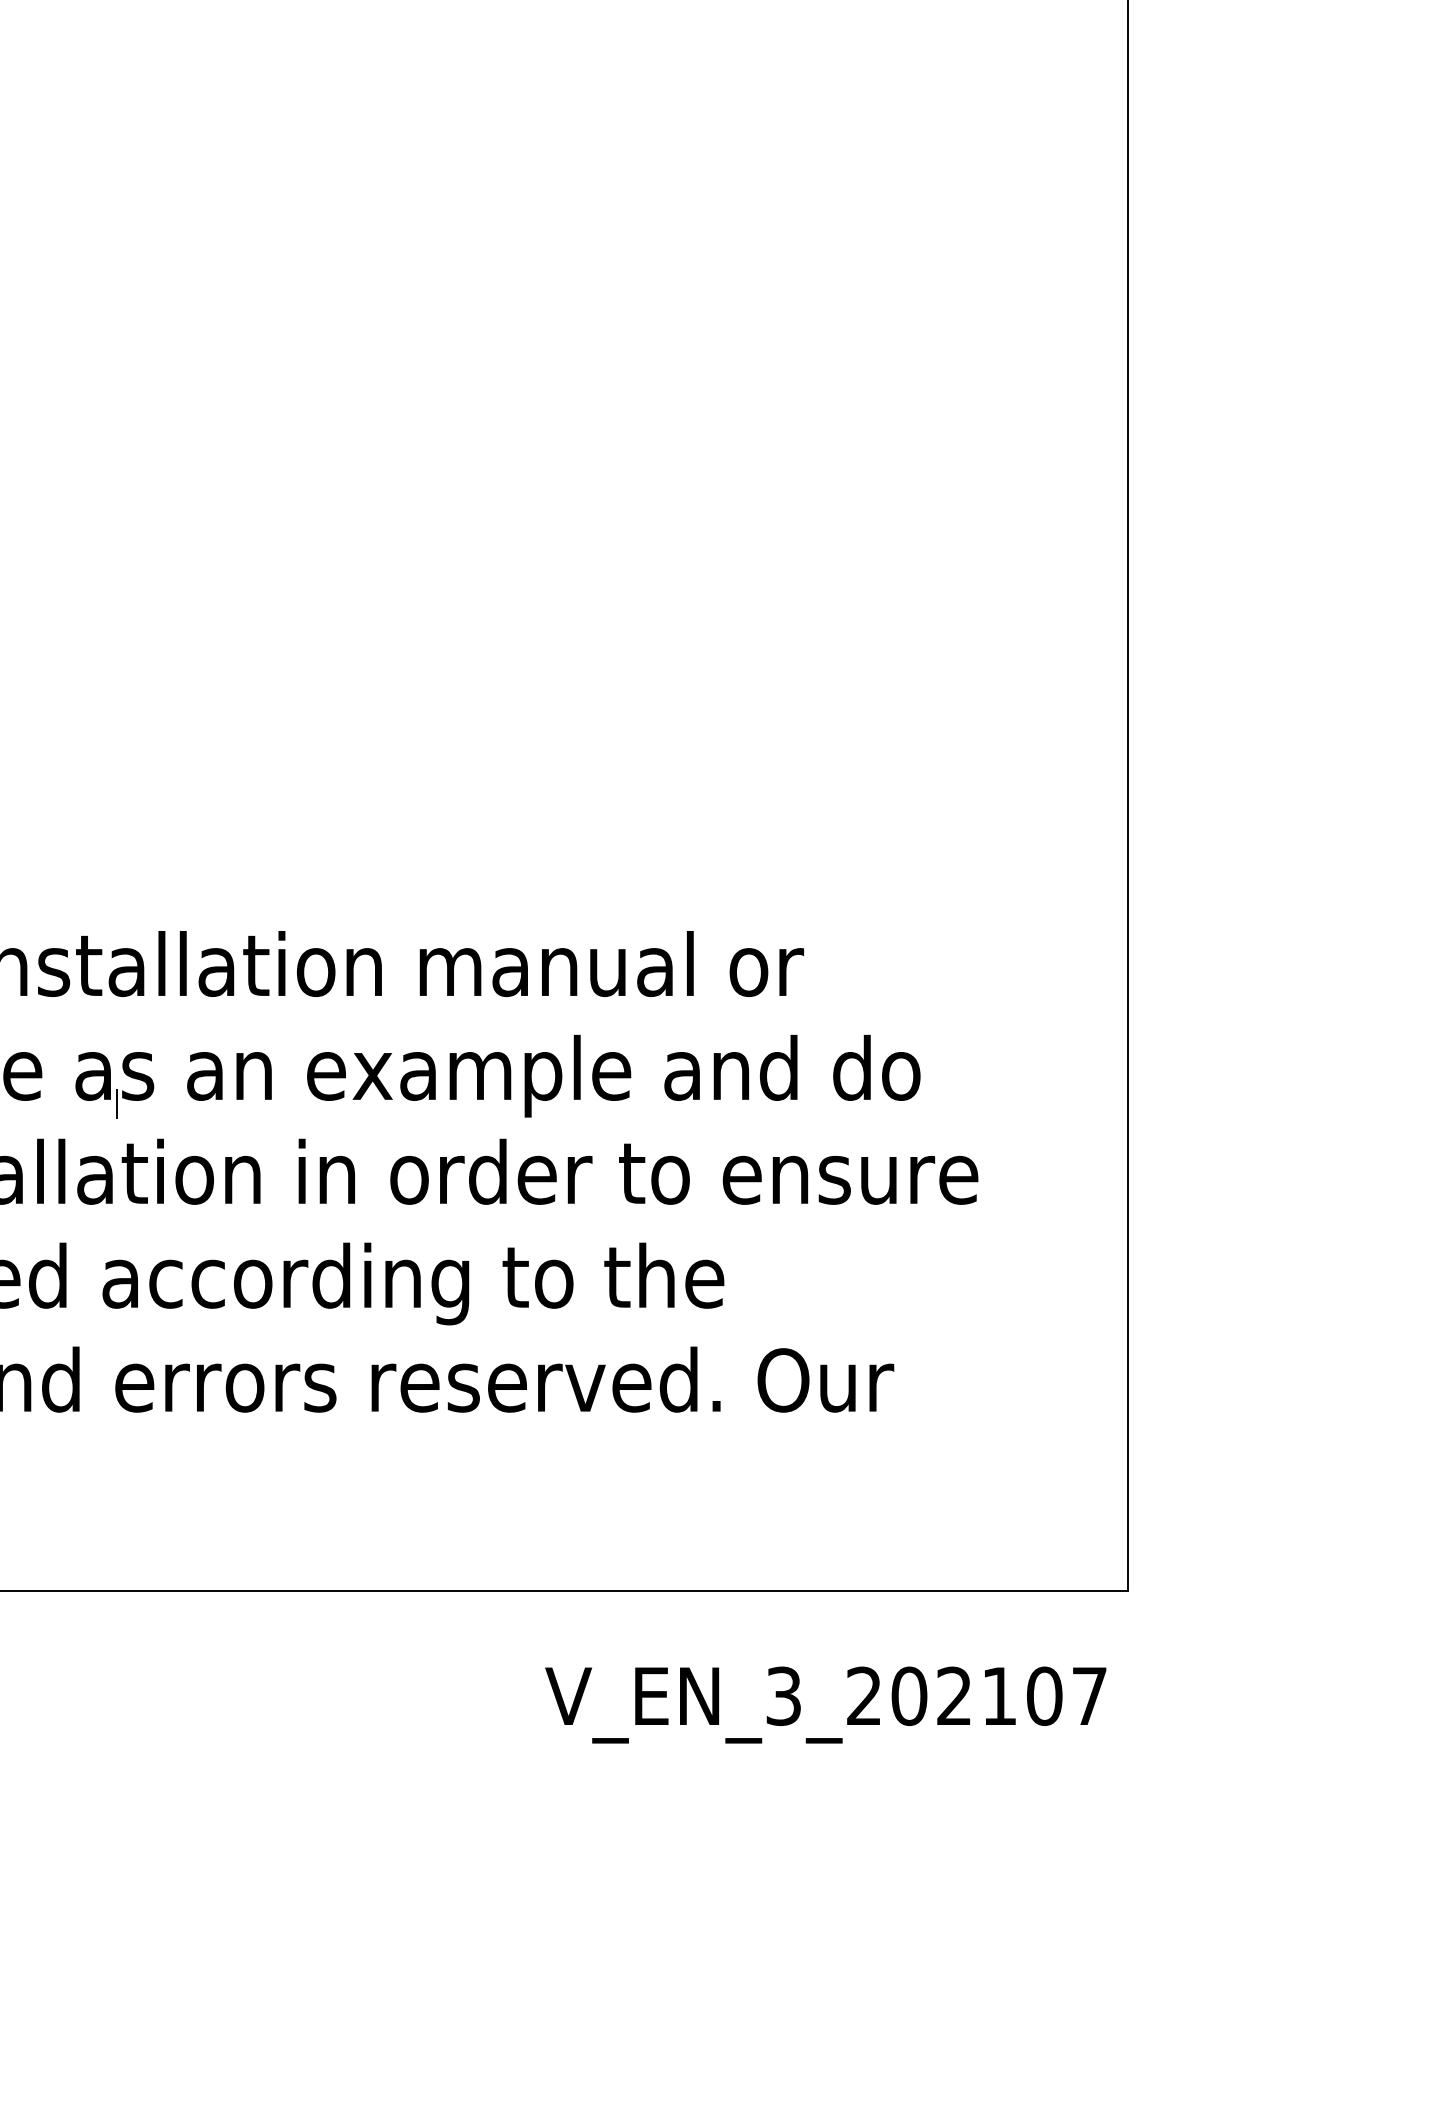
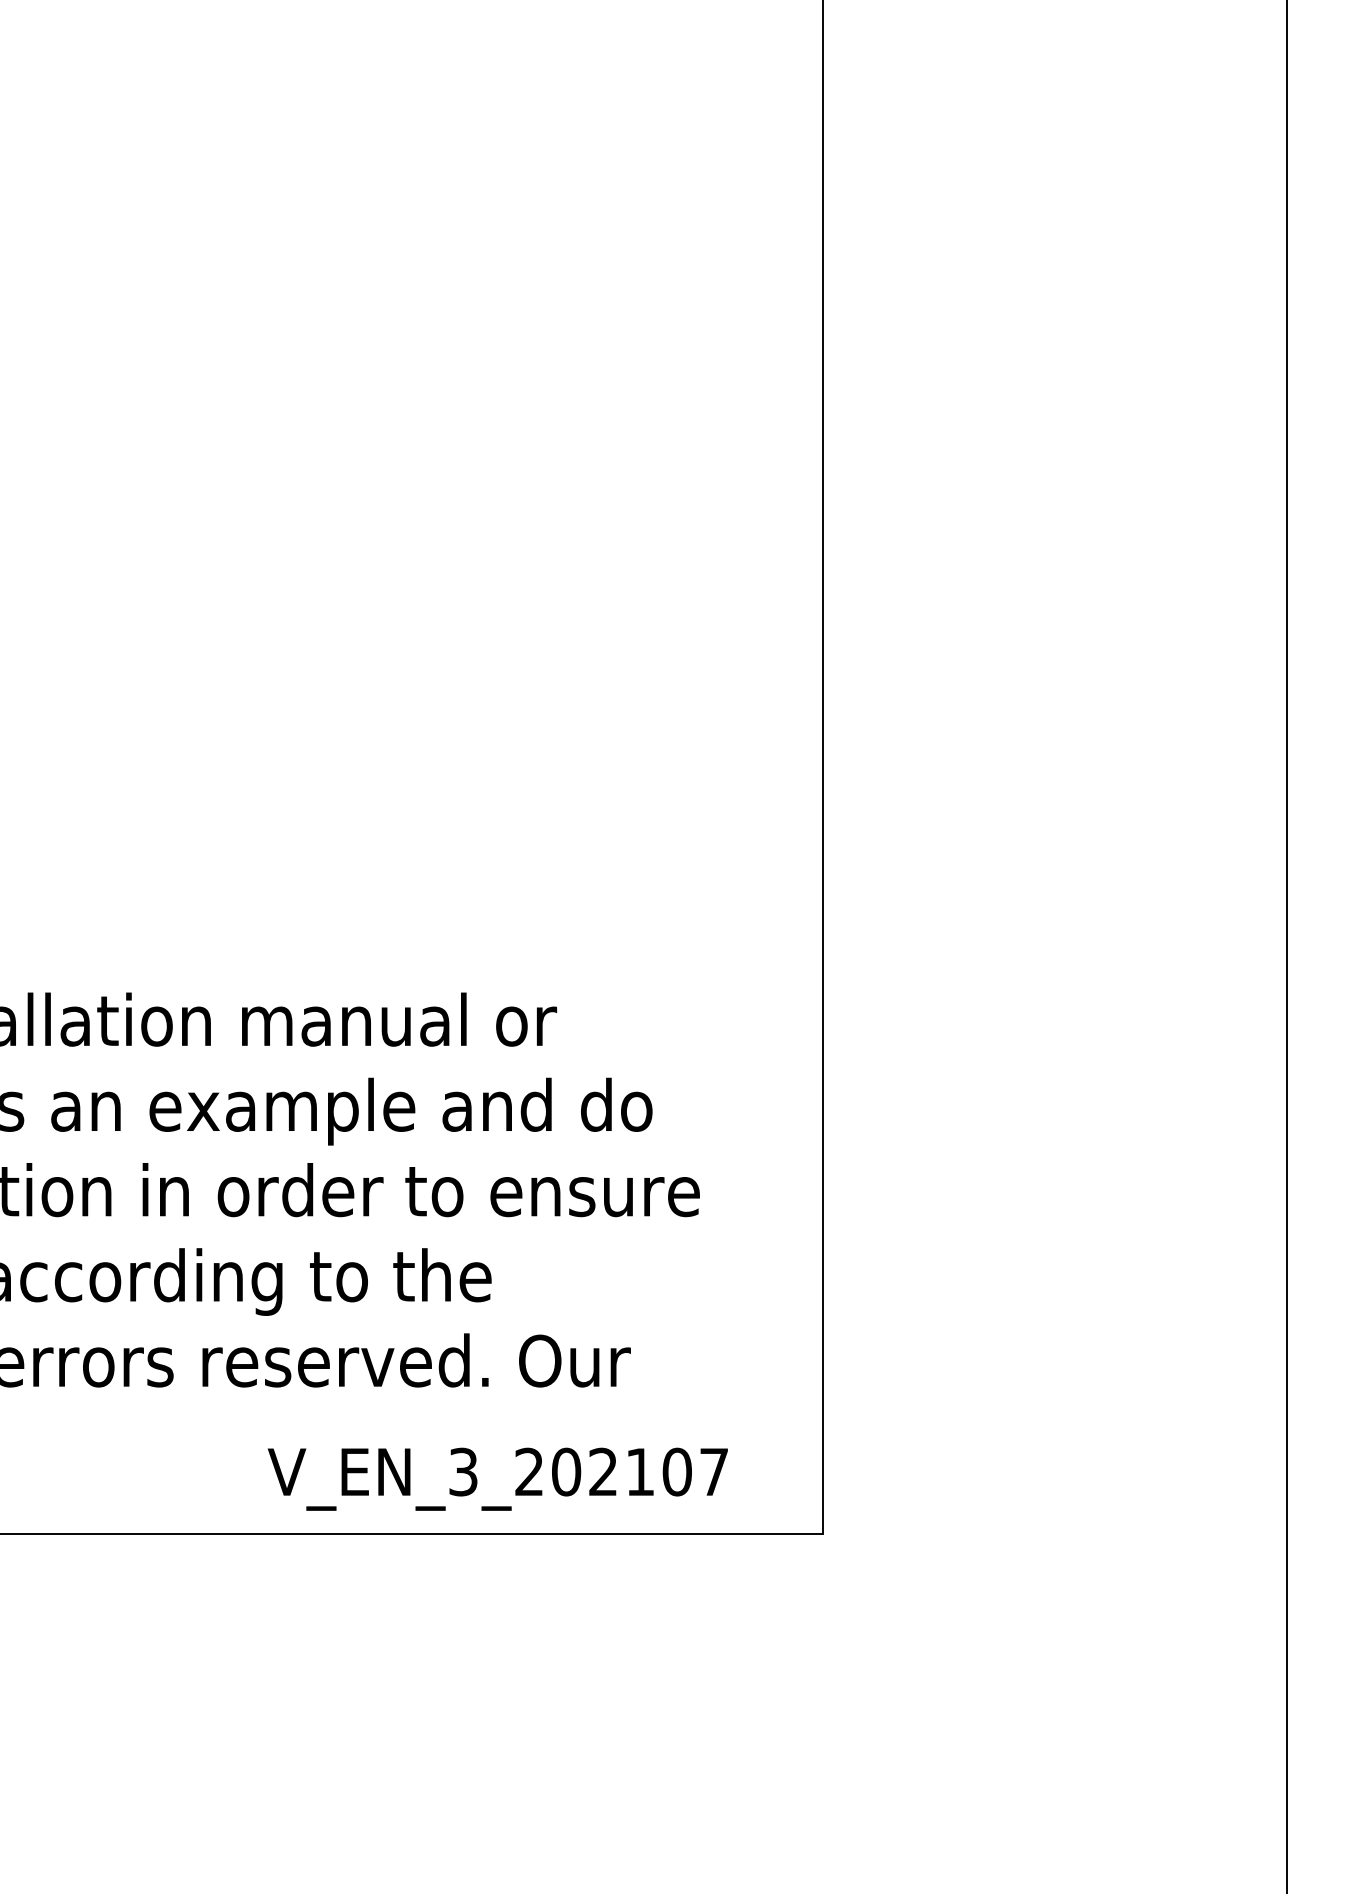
text: (825, 1704) -> (497, 1478), moved

